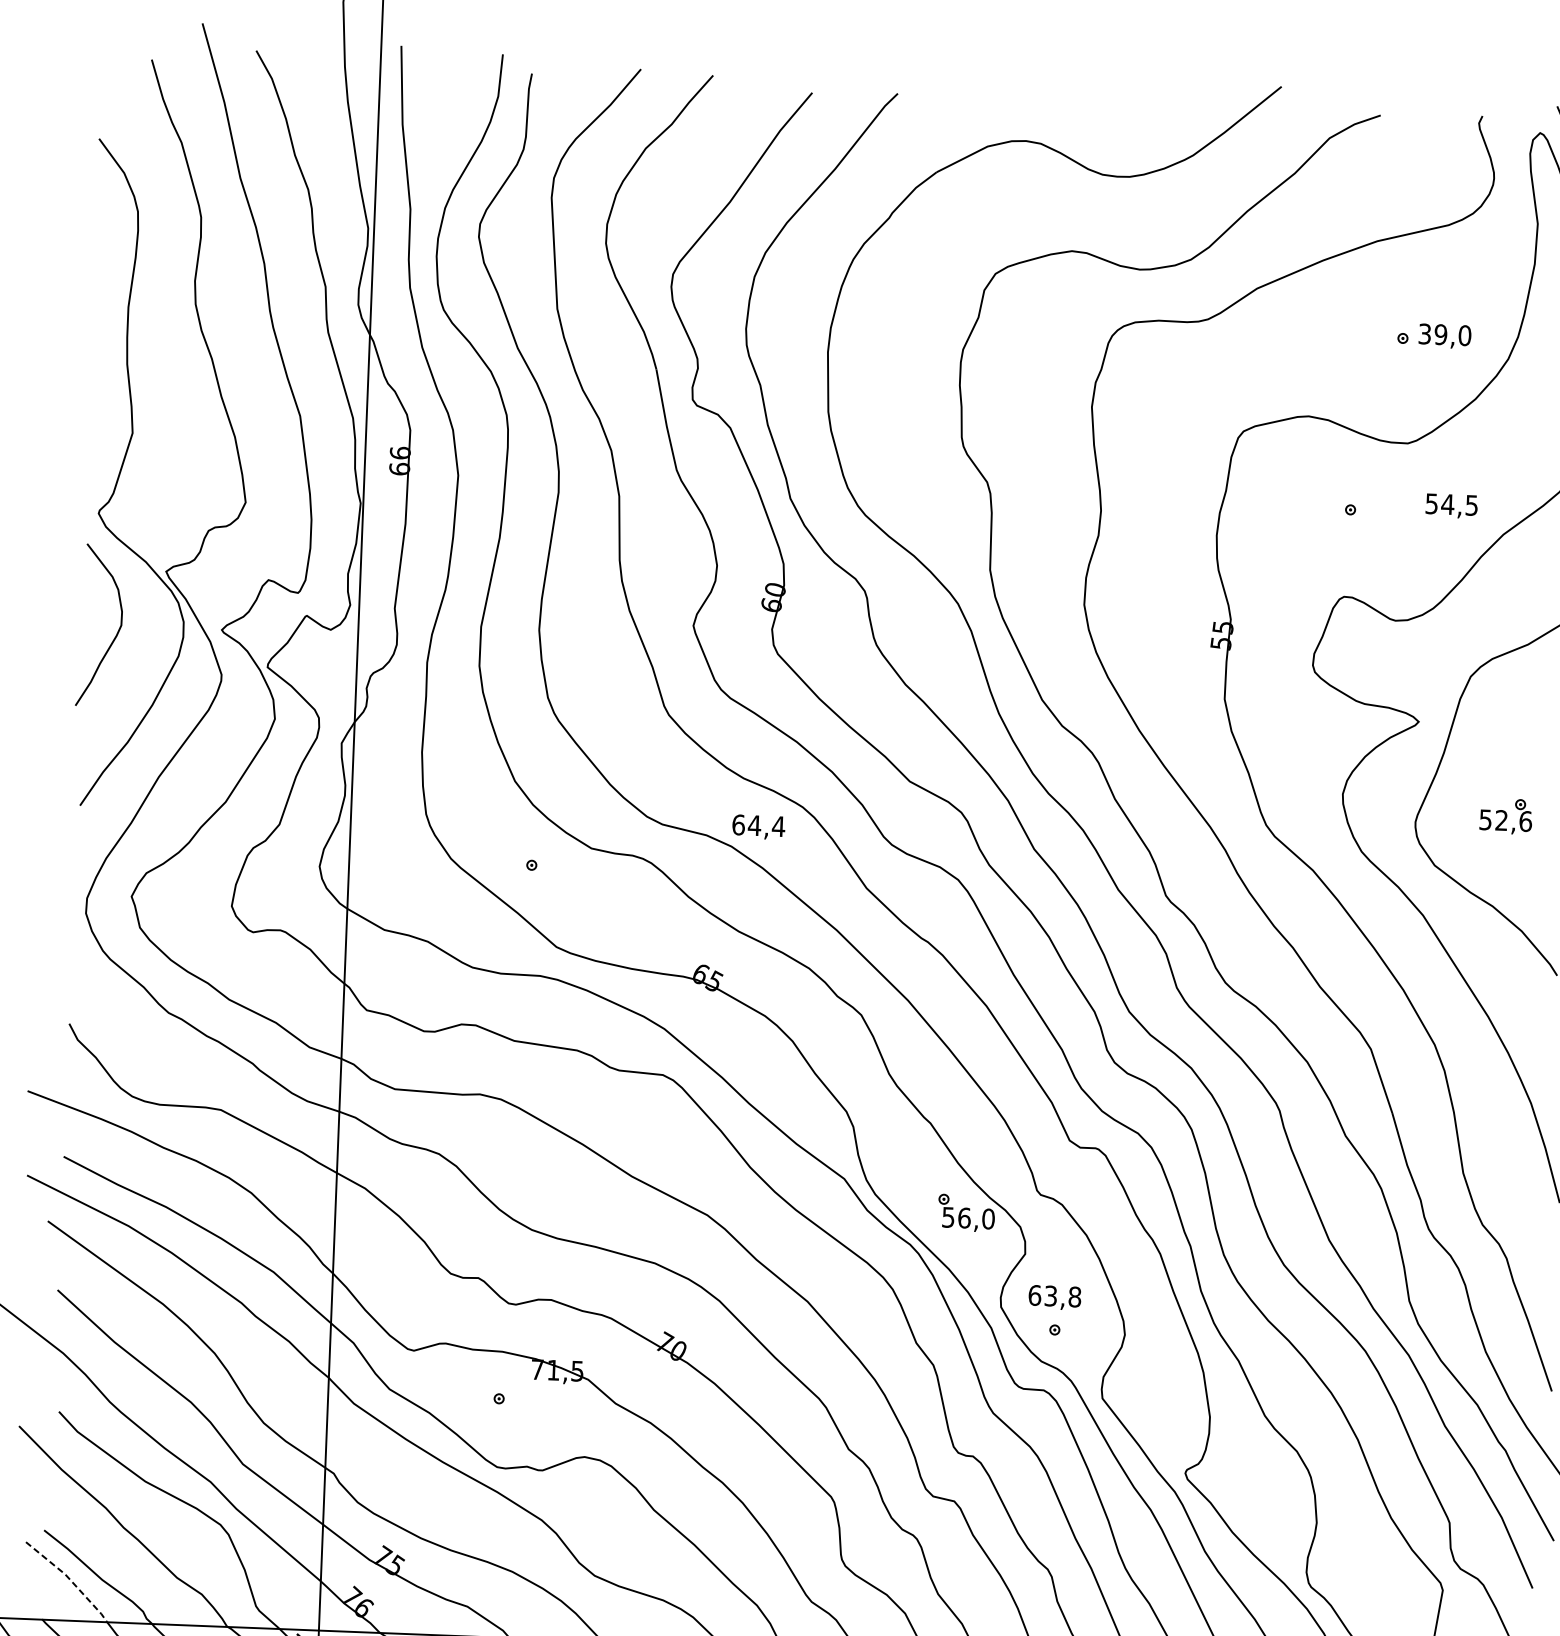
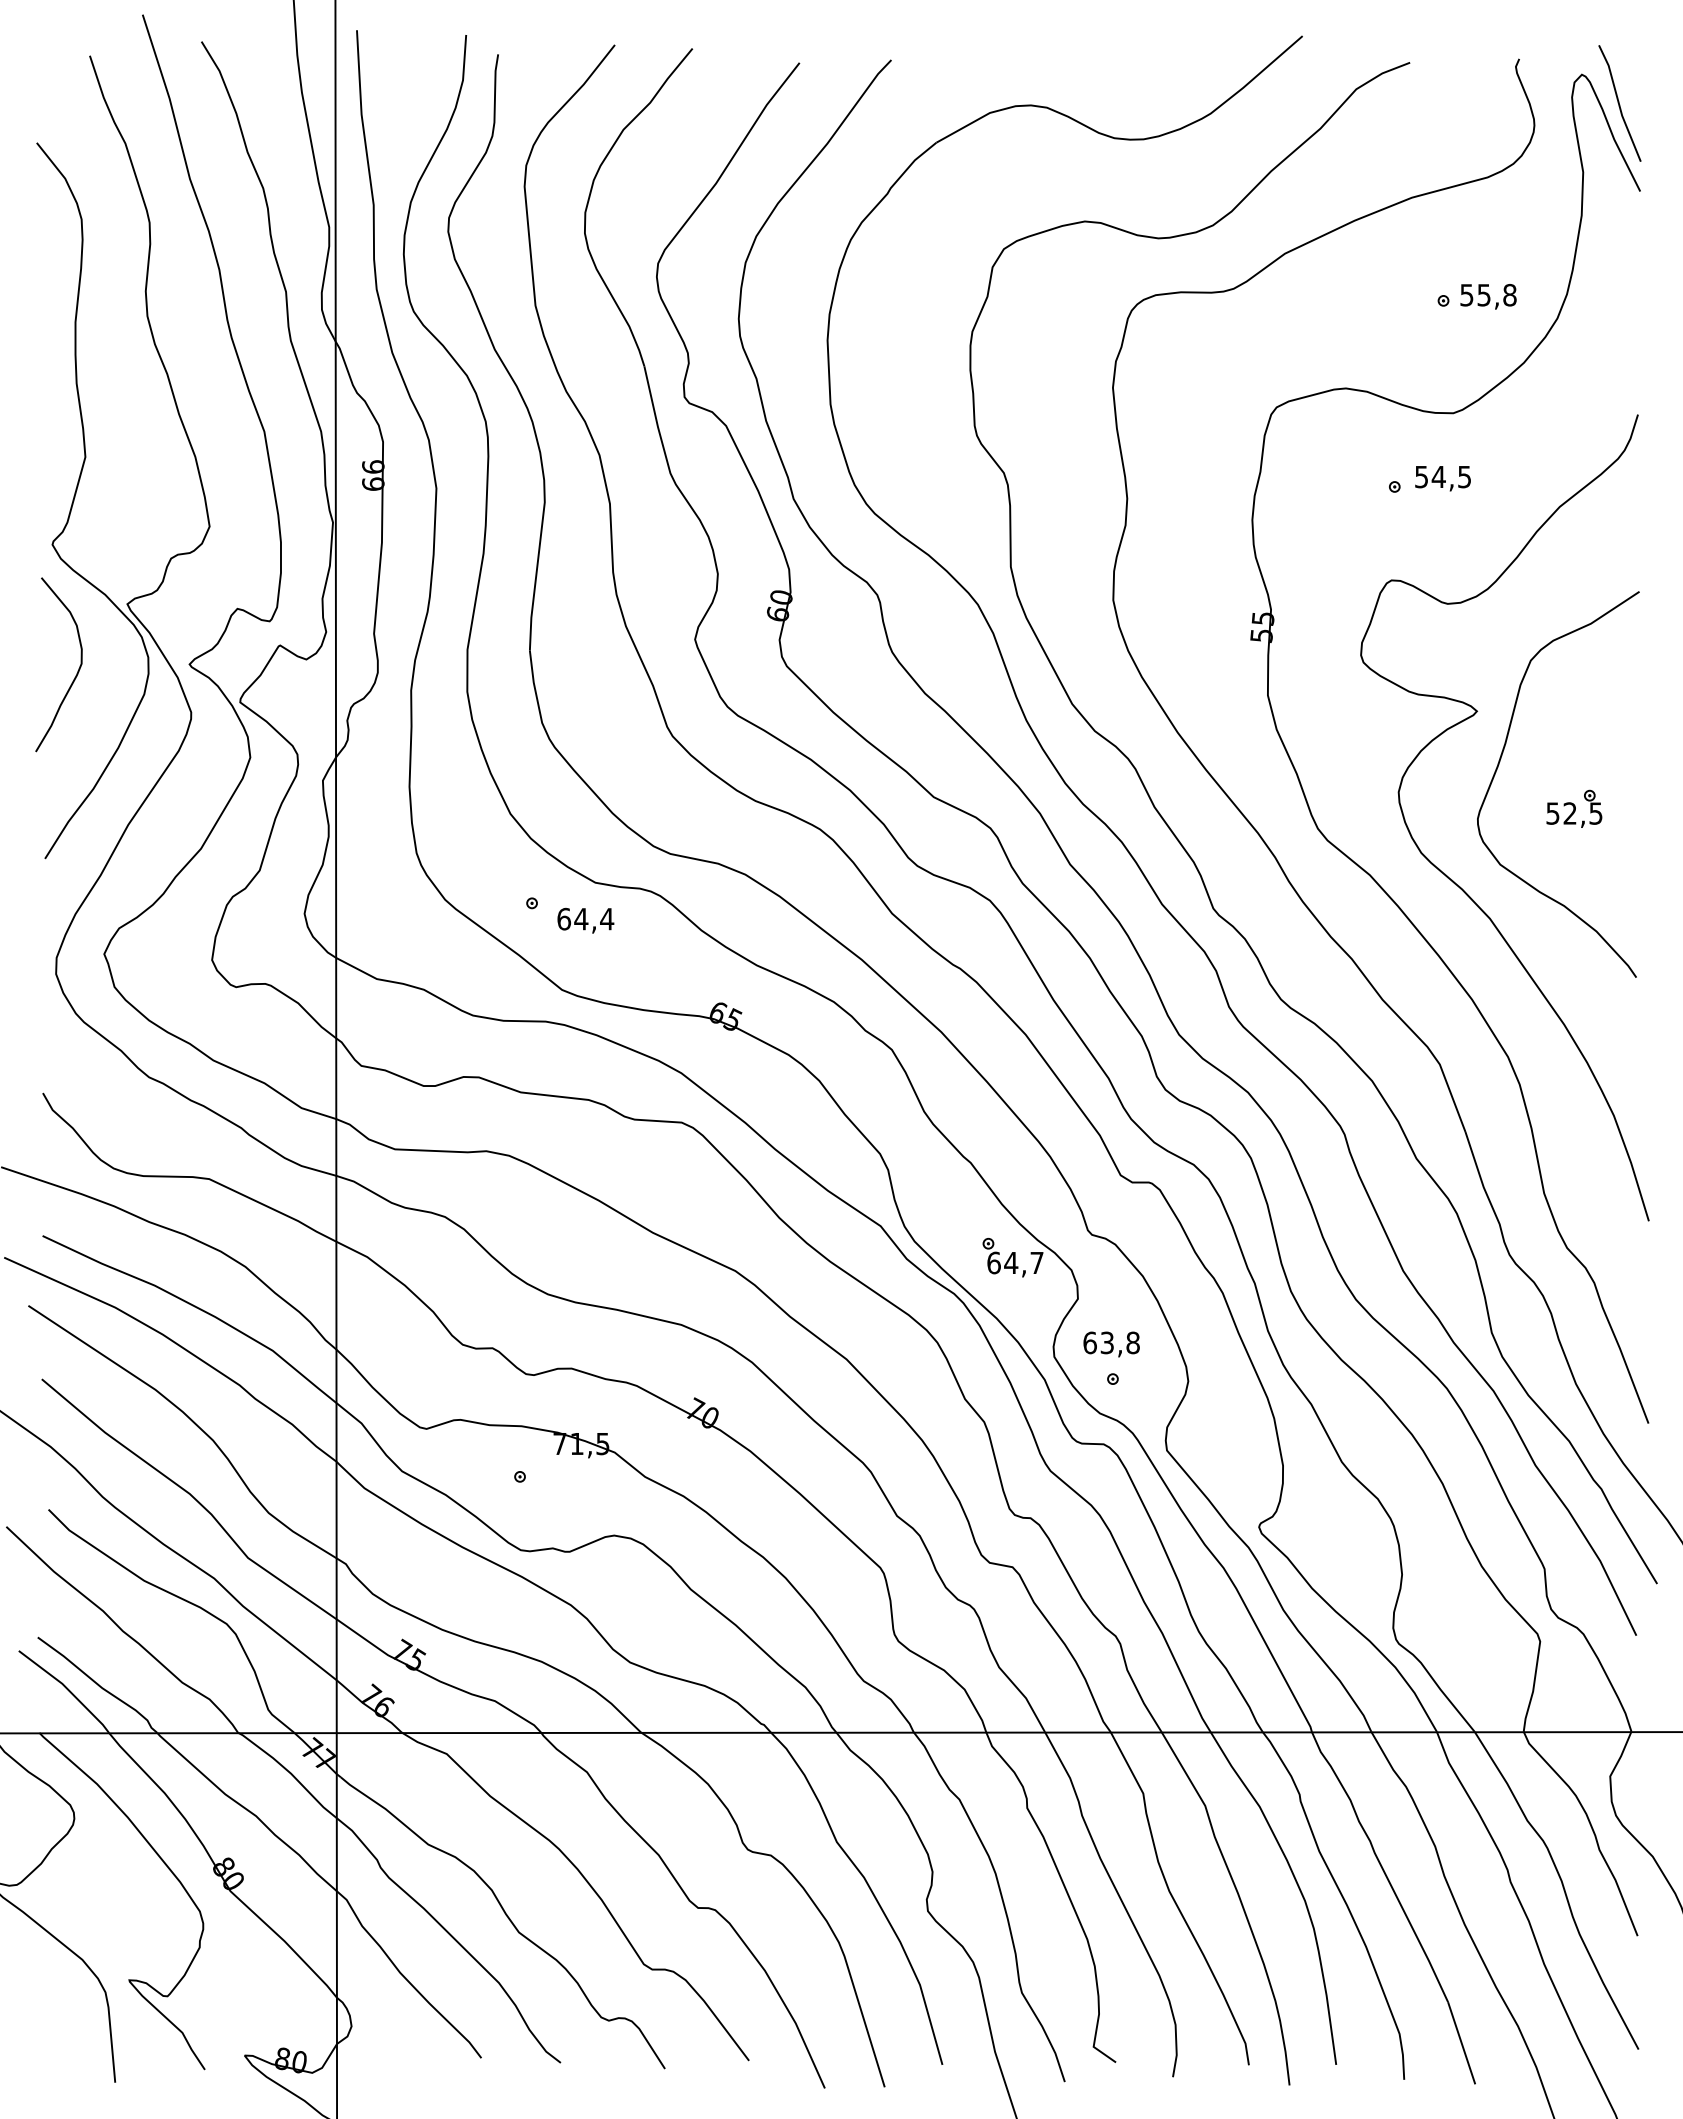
text: (1445, 334) -> (1488, 294), 39,0 -> 55,8
text: (1451, 506) -> (1442, 478), moved
text: (1525, 821) -> (1595, 813), 52,6 -> 52,5
text: (758, 827) -> (585, 920), moved
text: (968, 1217) -> (1015, 1262), 56,0 -> 64,7
line: (69, 1578) -> (67, 1688), dashed -> solid

